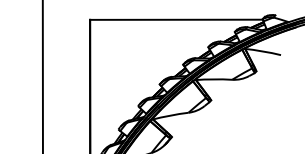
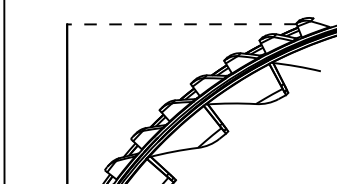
line: (175, 19) -> (180, 23), solid -> dashed

